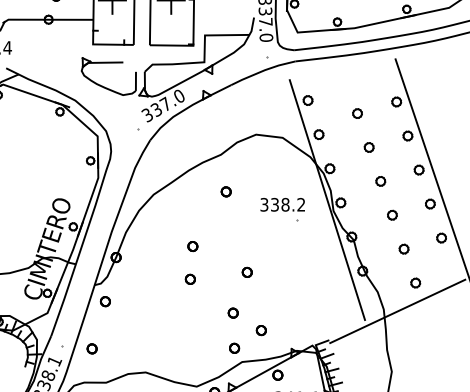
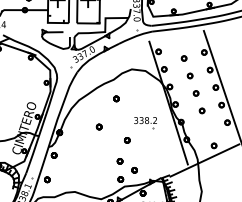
part: (282, 210) -> (145, 123), moved
part: (402, 249) -> (207, 128), removed
part: (189, 278) -> (97, 143), removed

